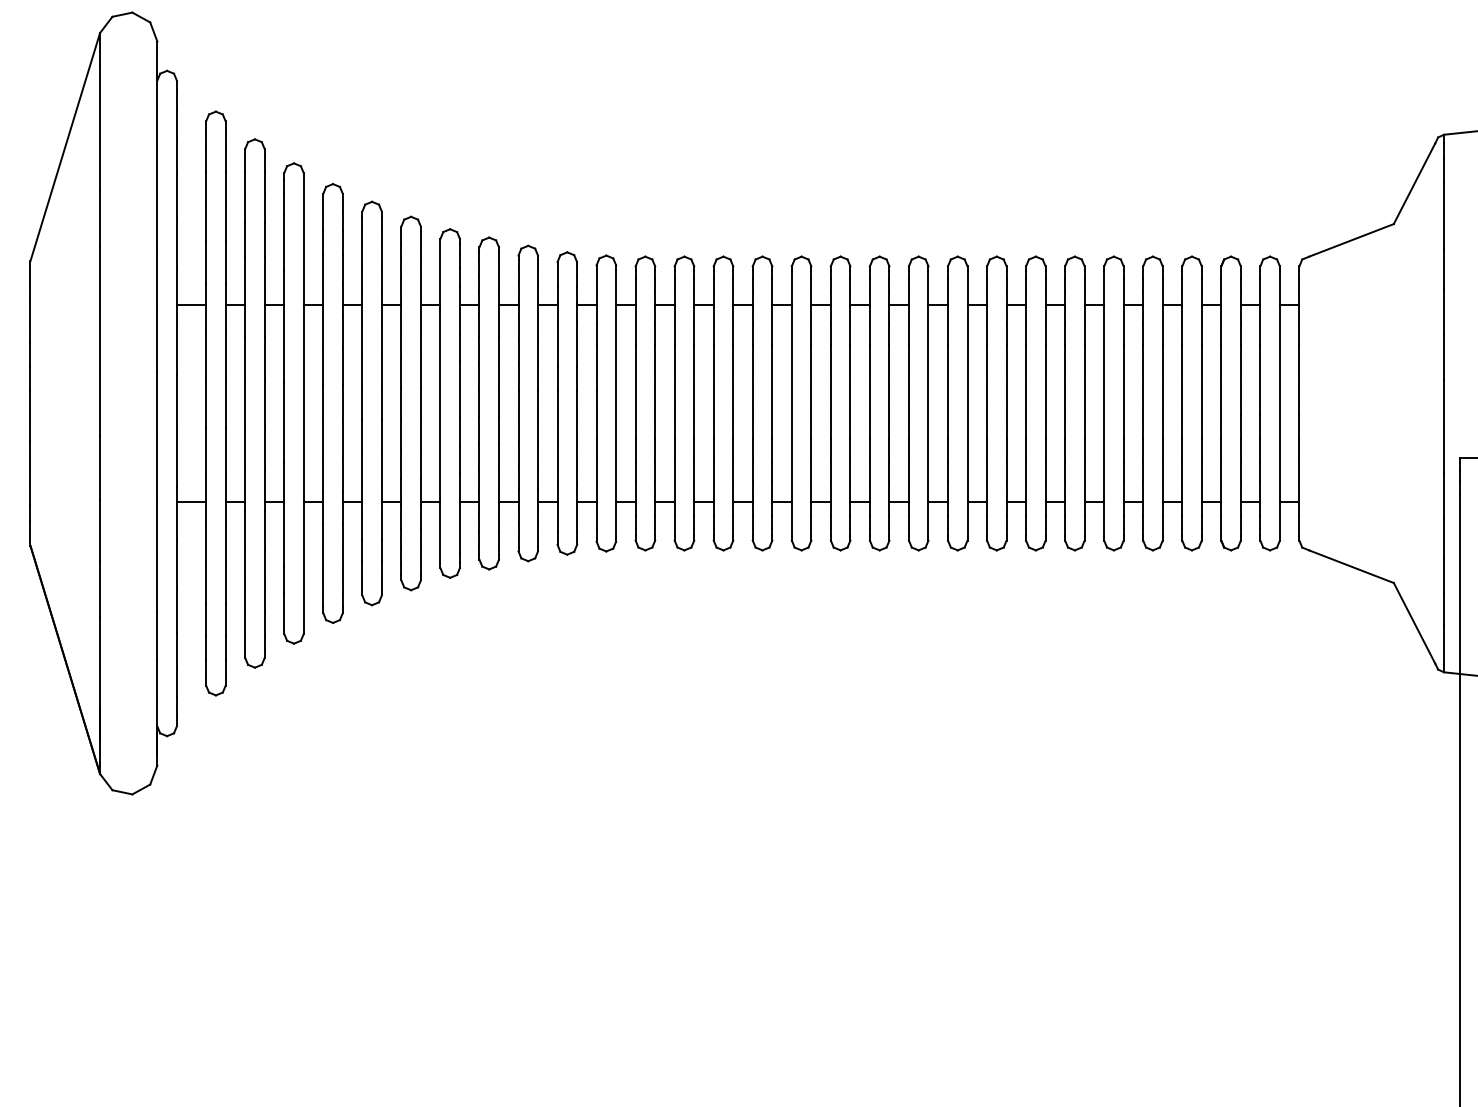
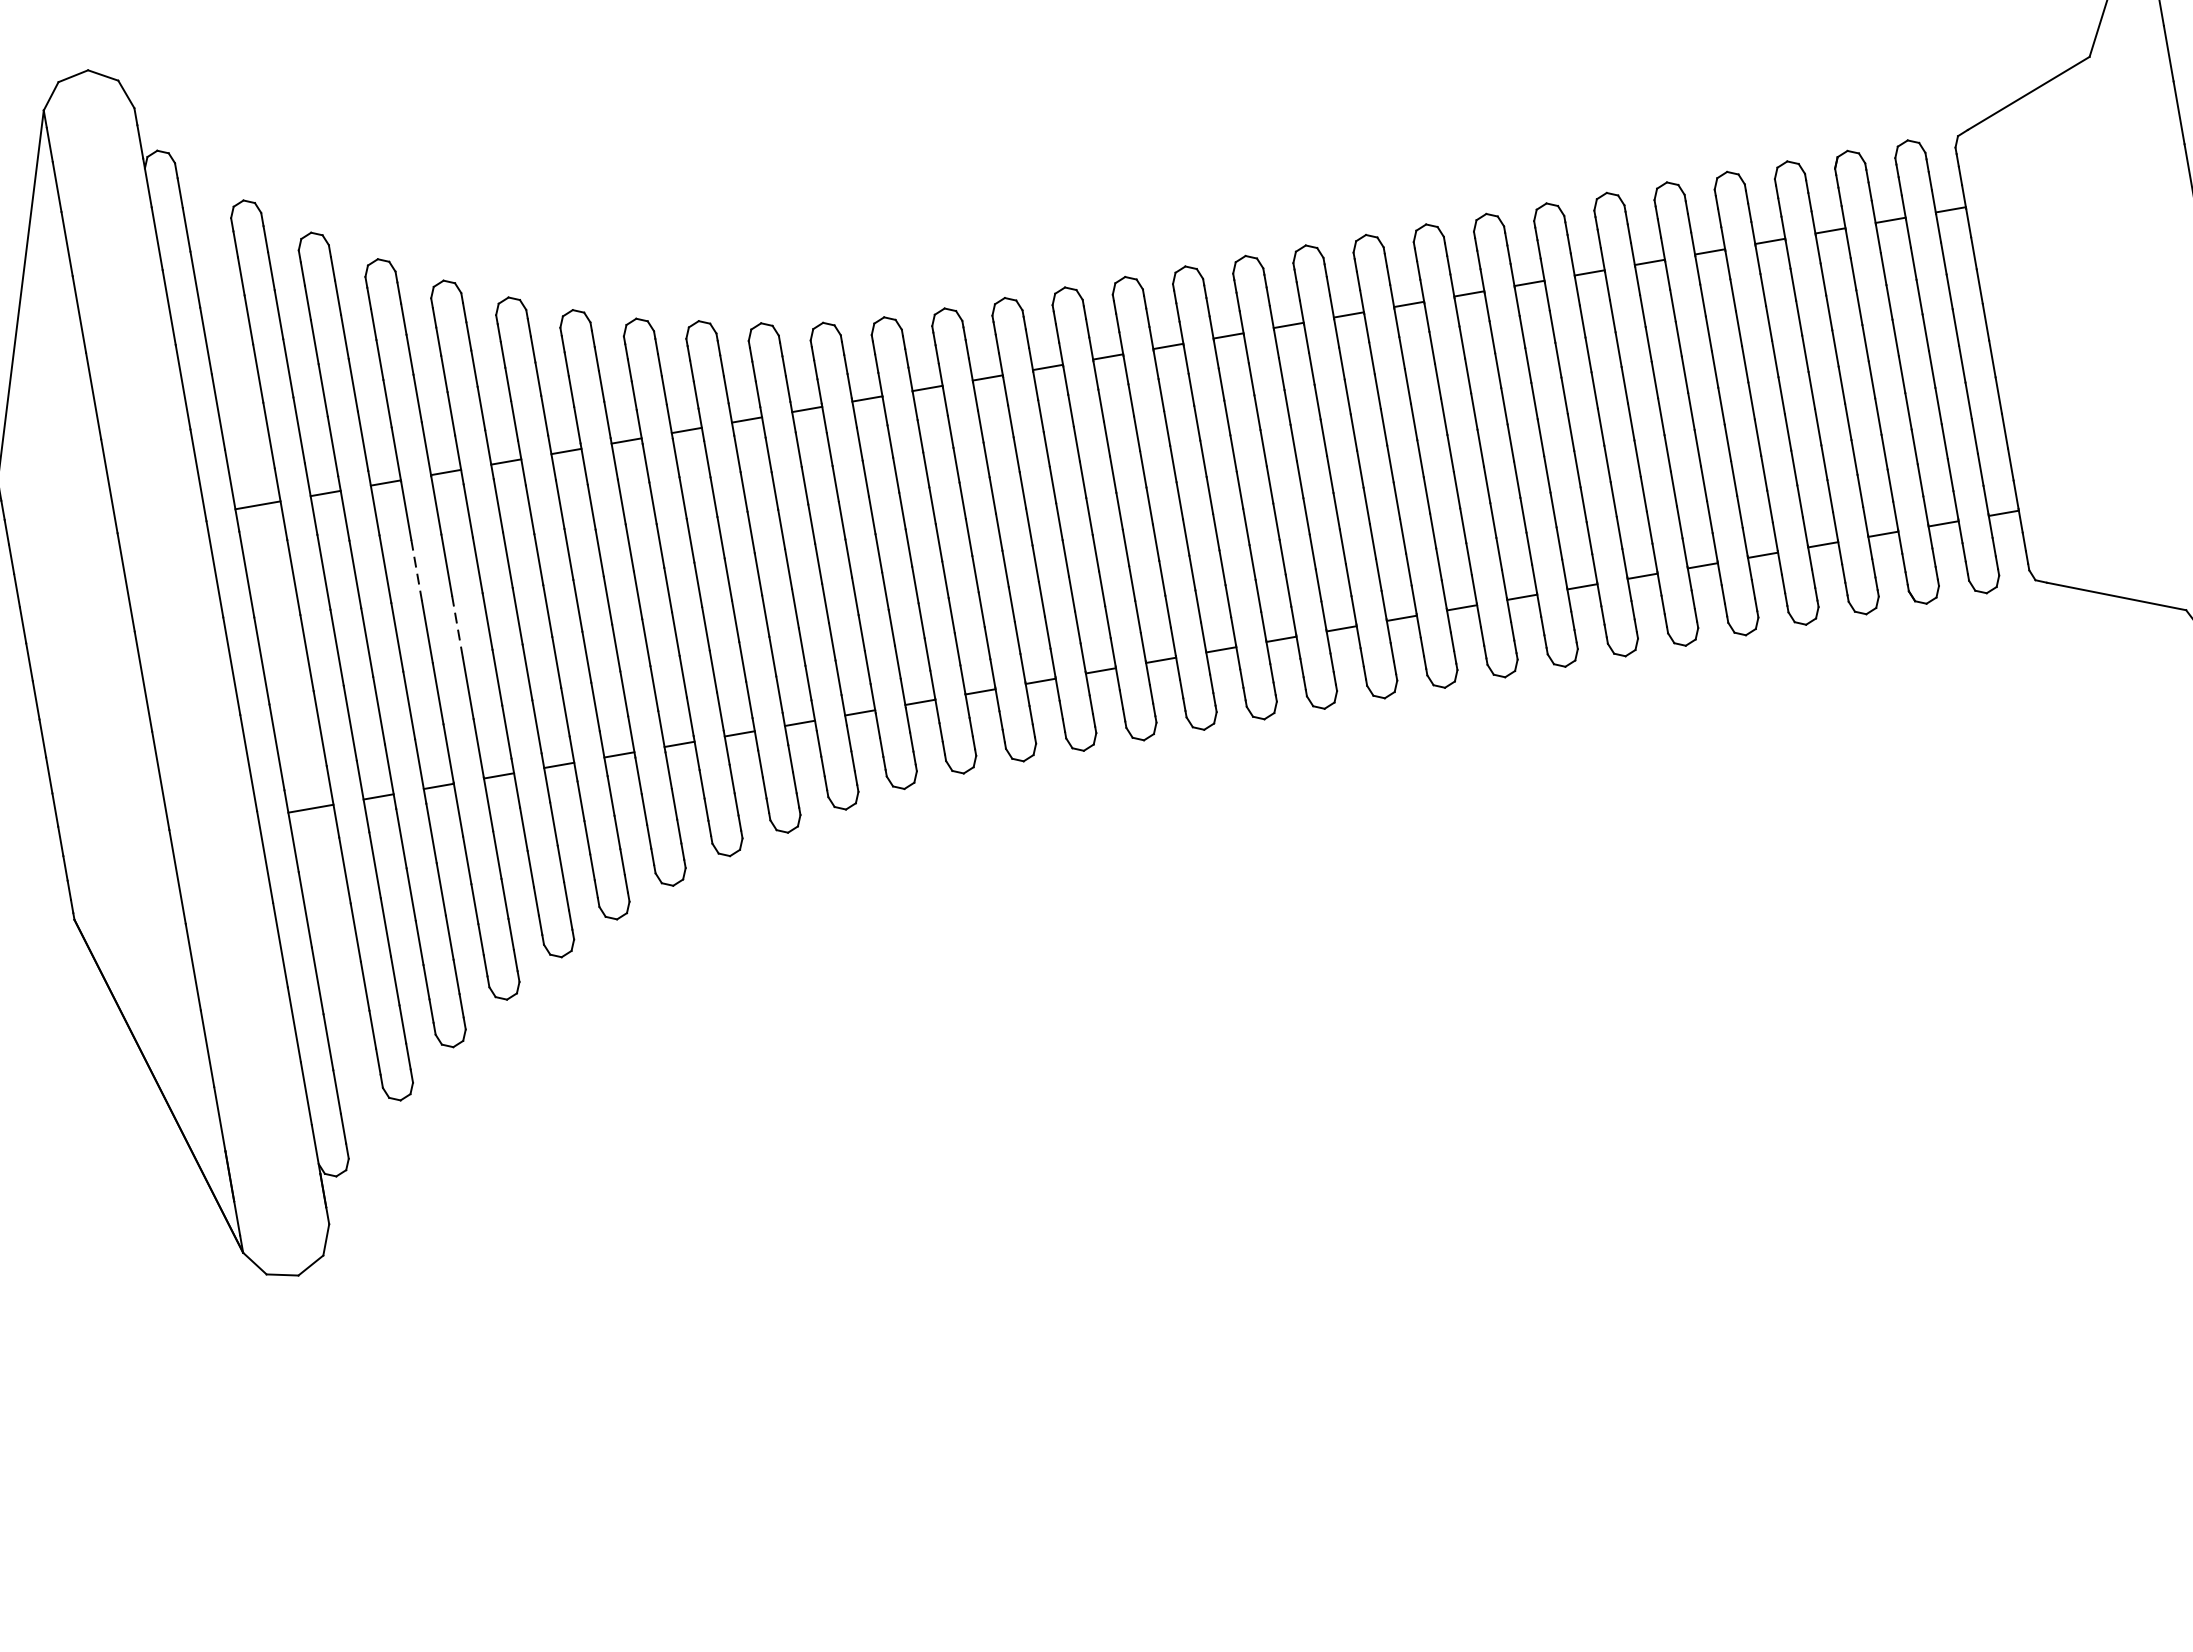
line: (284, 363) -> (417, 570), solid -> dashed
line: (303, 404) -> (457, 628), solid -> dashed

